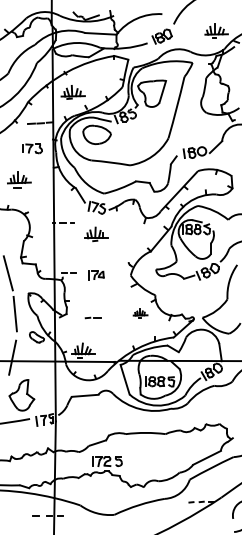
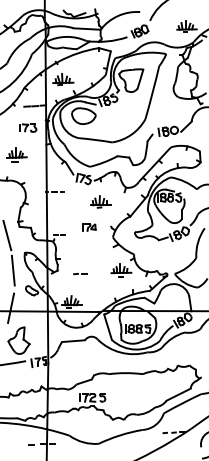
part: (96, 234) -> (100, 202), moved
part: (96, 275) -> (89, 227), moved
part: (140, 313) -> (121, 270), size x1.67

